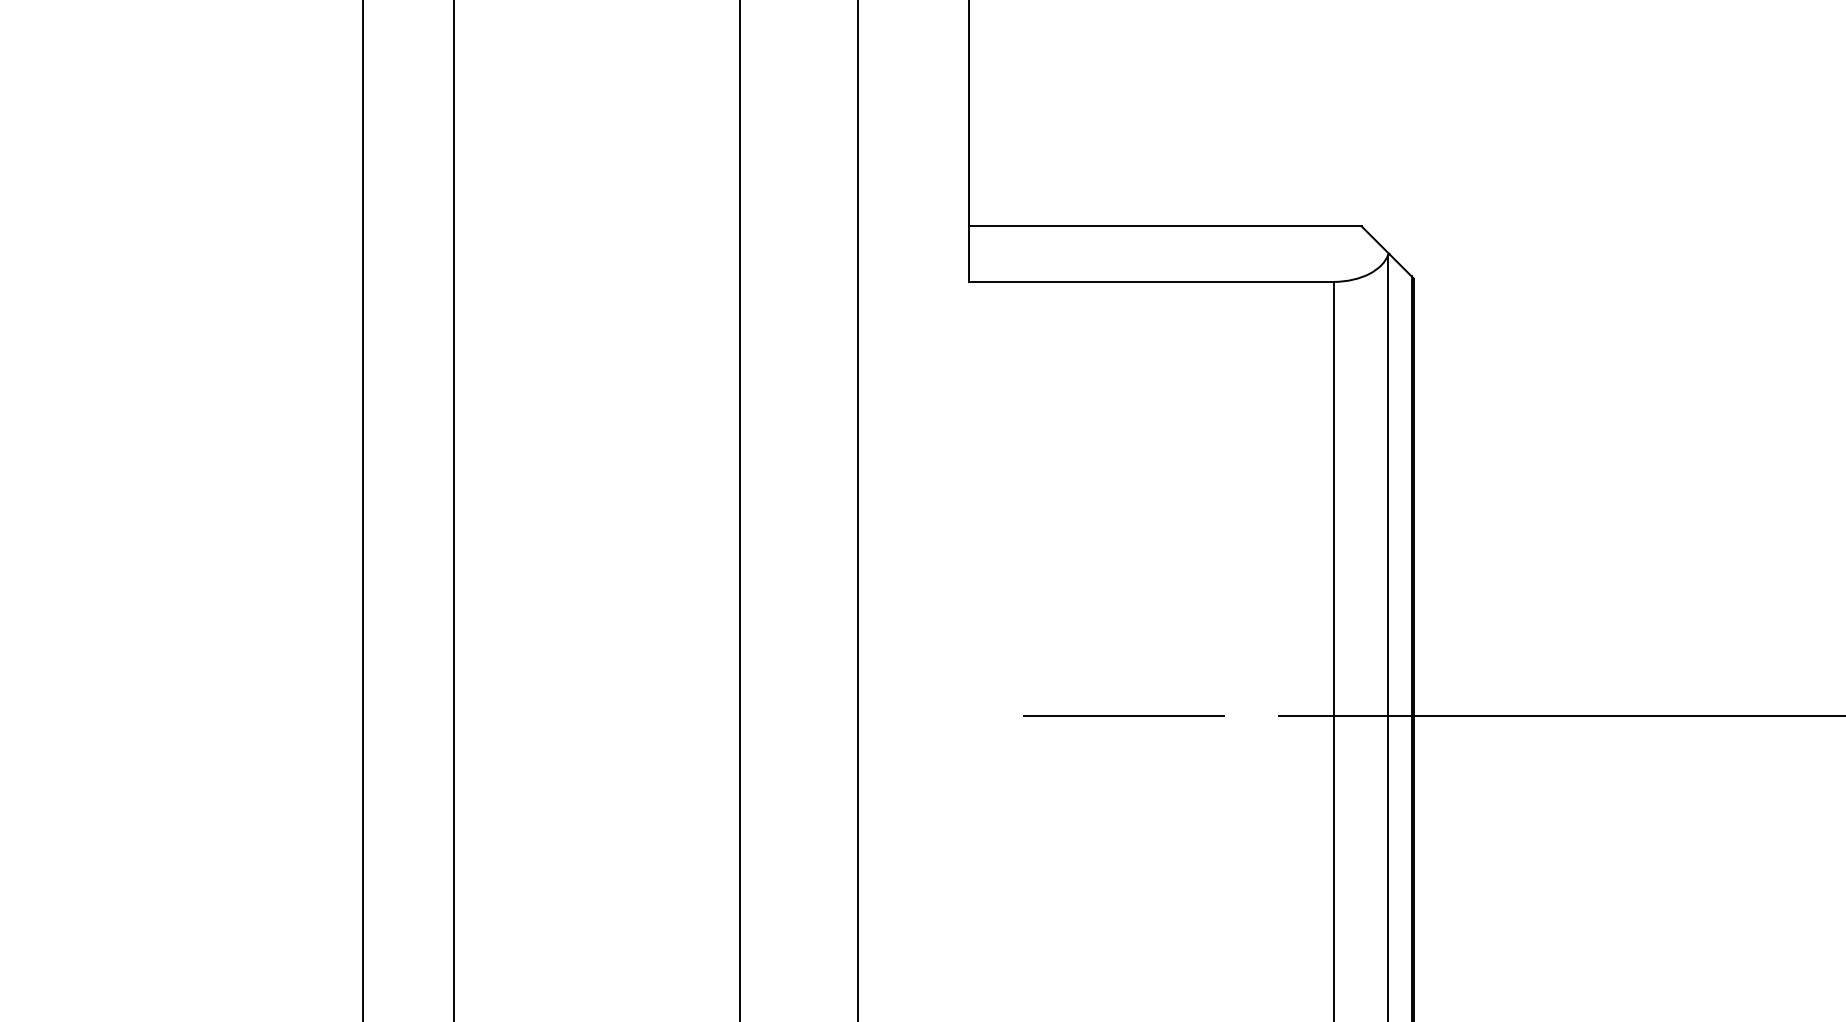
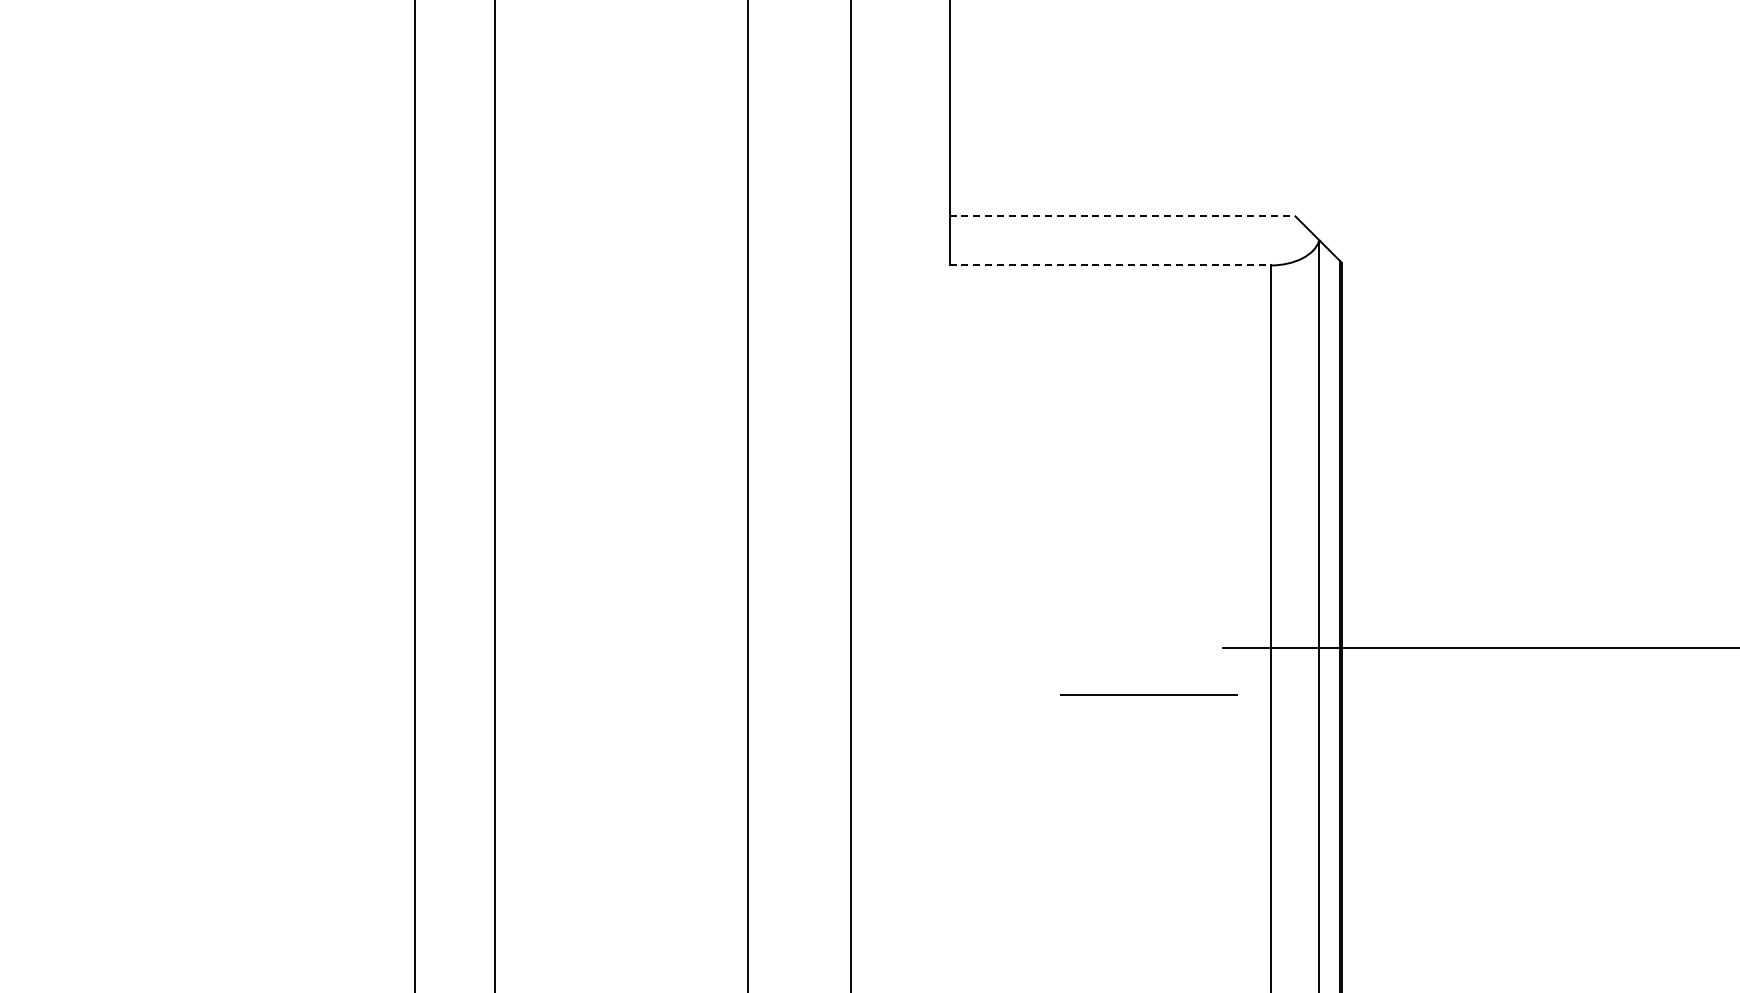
line: (1165, 226) -> (1122, 216), solid -> dashed
line: (1151, 281) -> (1110, 265), solid -> dashed
line: (1123, 715) -> (1148, 694), moved

